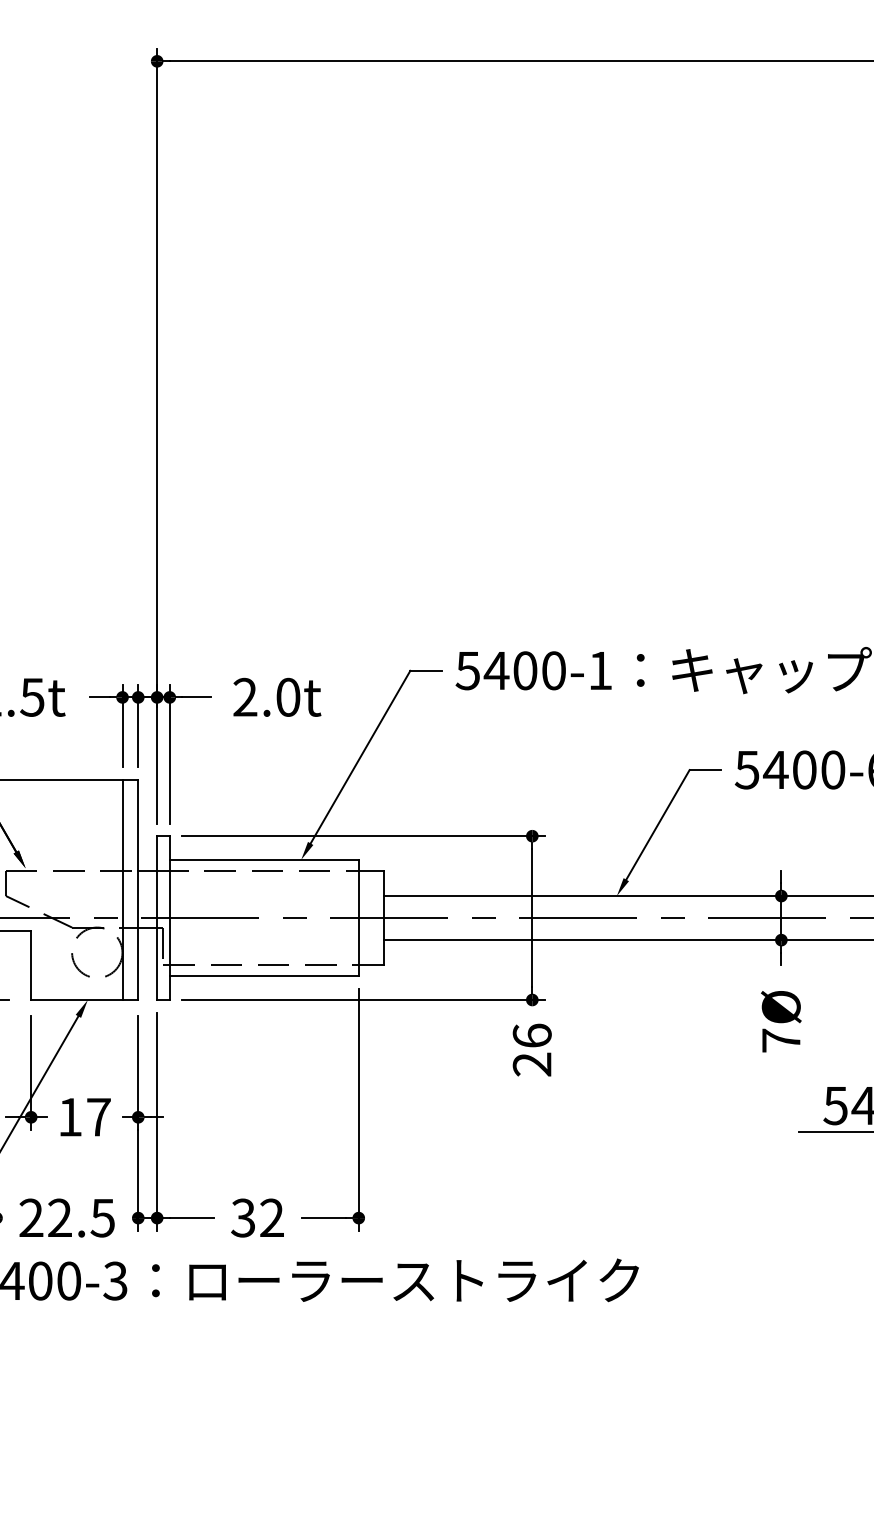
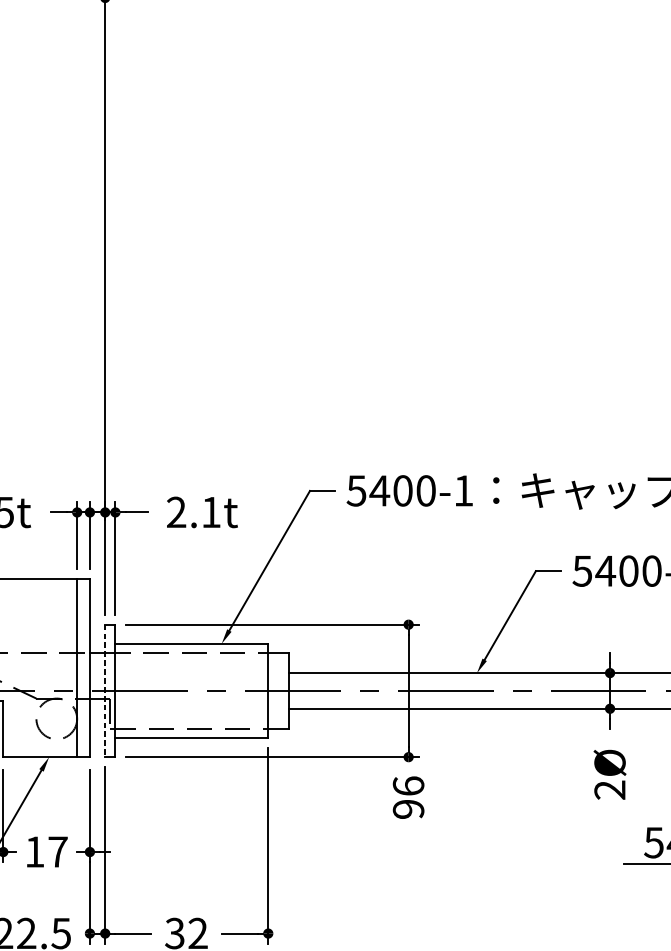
text: (288, 696) -> (211, 511), 2.0t -> 2.1t
line: (157, 918) -> (105, 691), solid -> dashed
text: (780, 1040) -> (609, 789), 7Ø -> 2Ø
text: (532, 1064) -> (408, 809), 26 -> 96

